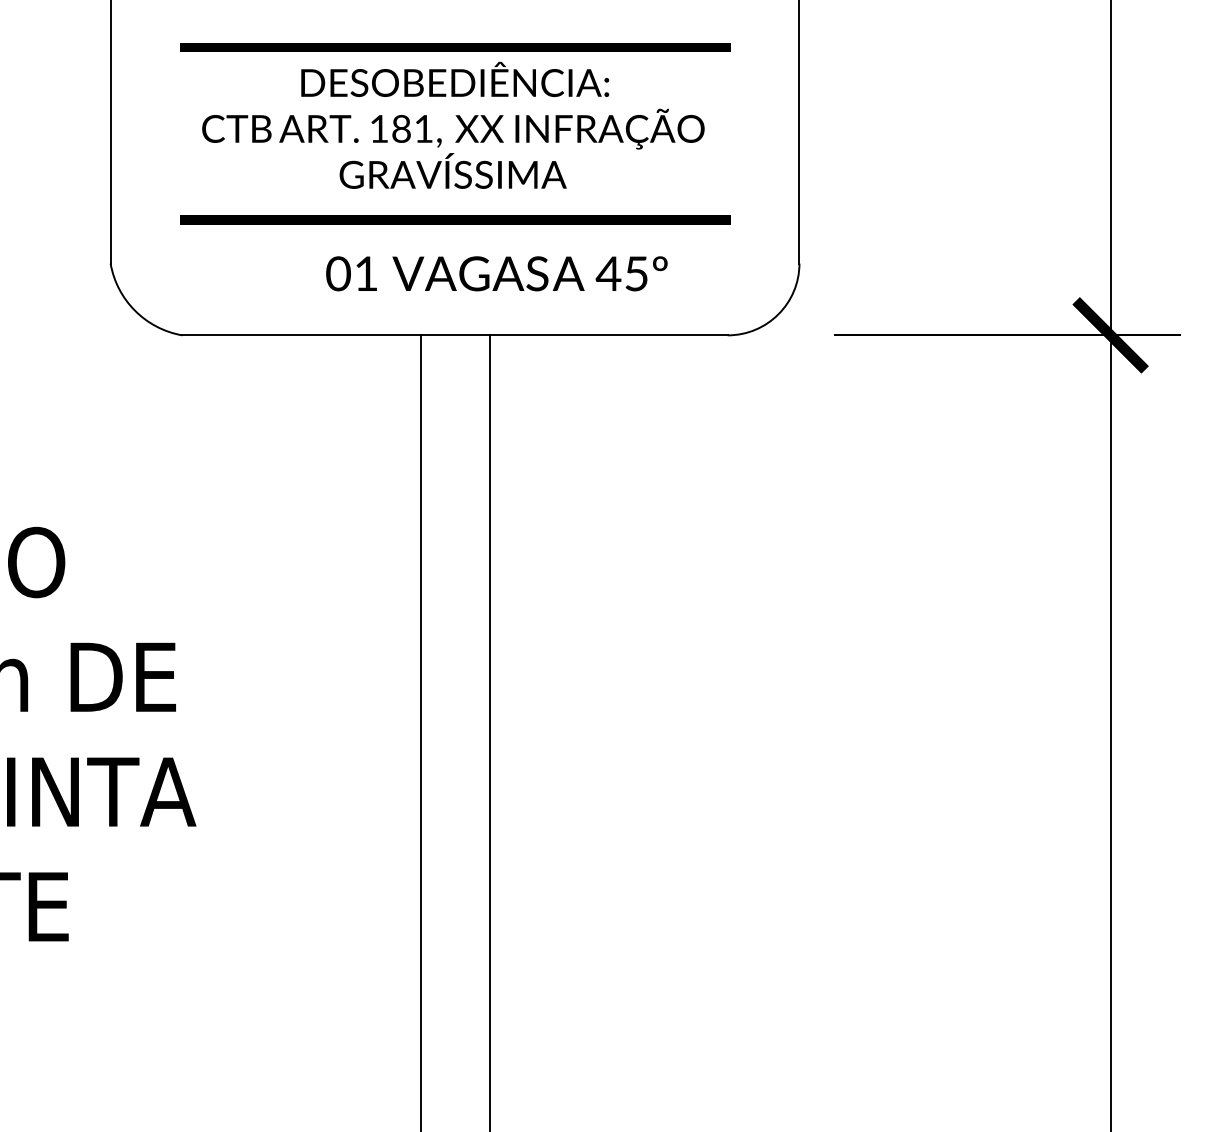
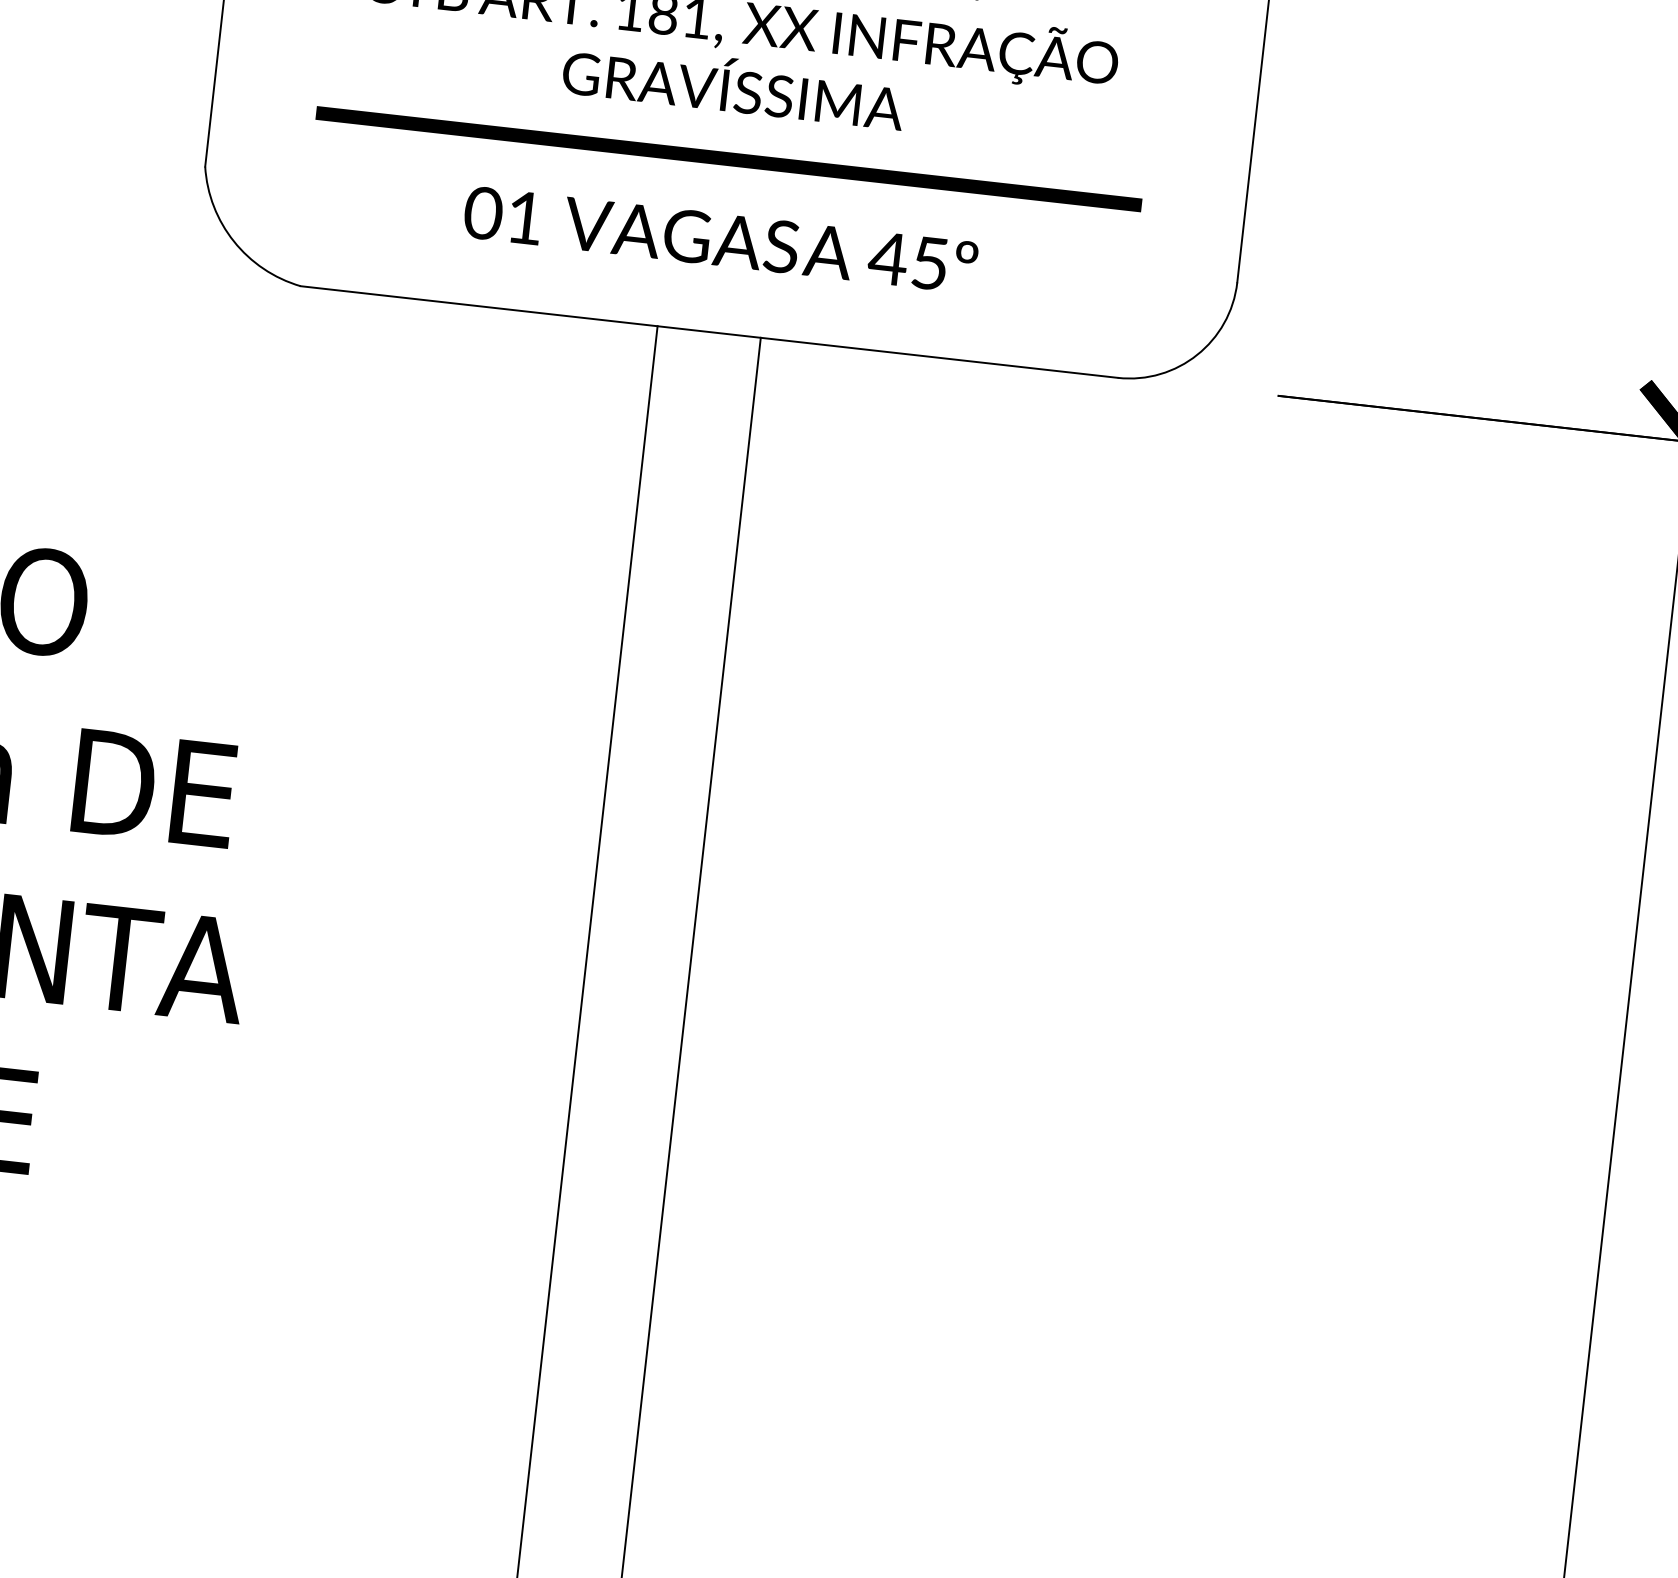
text: (496, 273) -> (720, 239), moved

